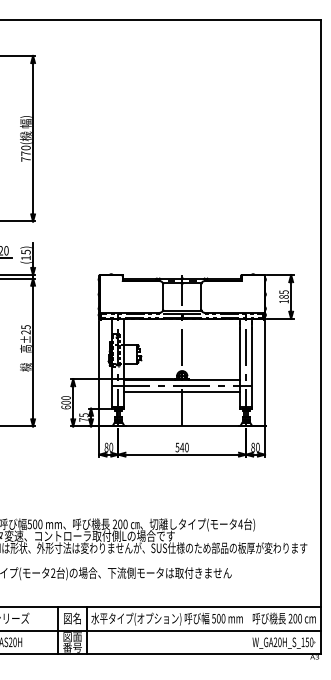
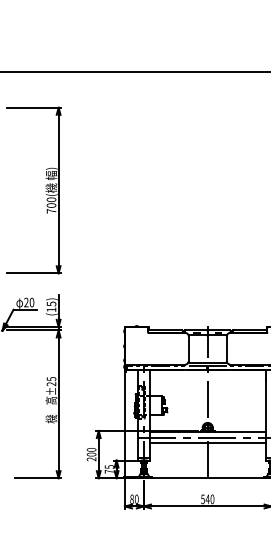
text: (25, 153) -> (51, 205), 770( -> 700(
text: (65, 407) -> (91, 459), 600 -> 200

